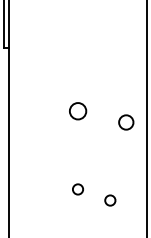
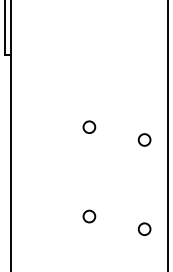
circle: (77, 111) -> (88, 127), size x0.62
circle: (126, 122) -> (144, 140), size x0.71
circle: (110, 200) -> (144, 229), moved

